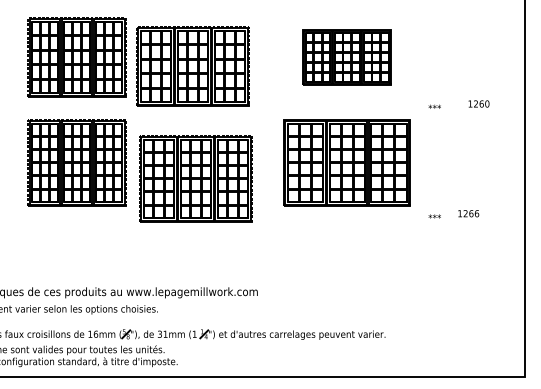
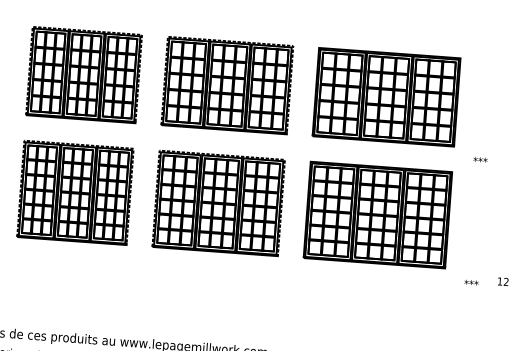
part: (346, 57) -> (385, 97), size x1.43
part: (192, 66) -> (226, 85), moved
part: (195, 178) -> (218, 203), moved

